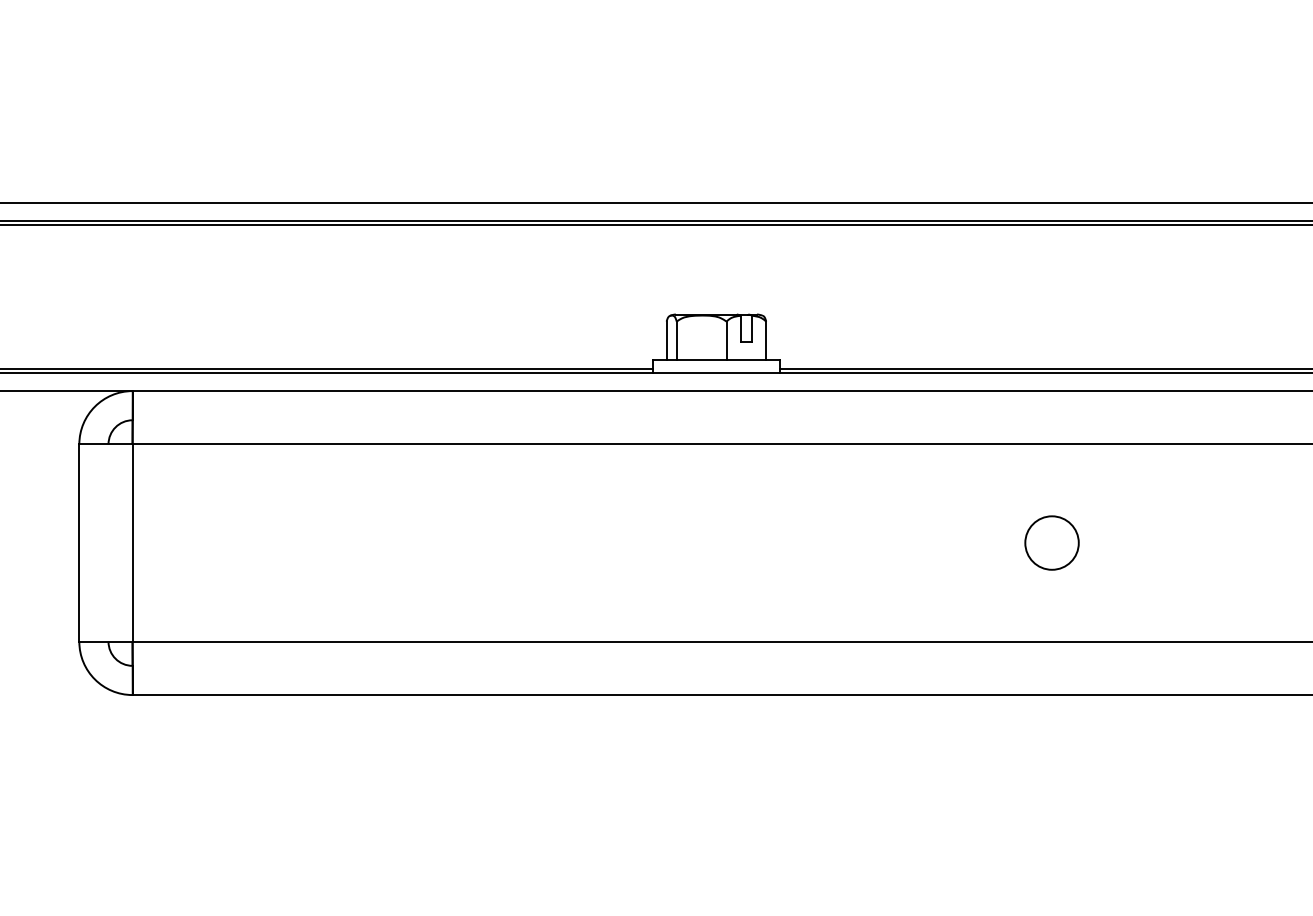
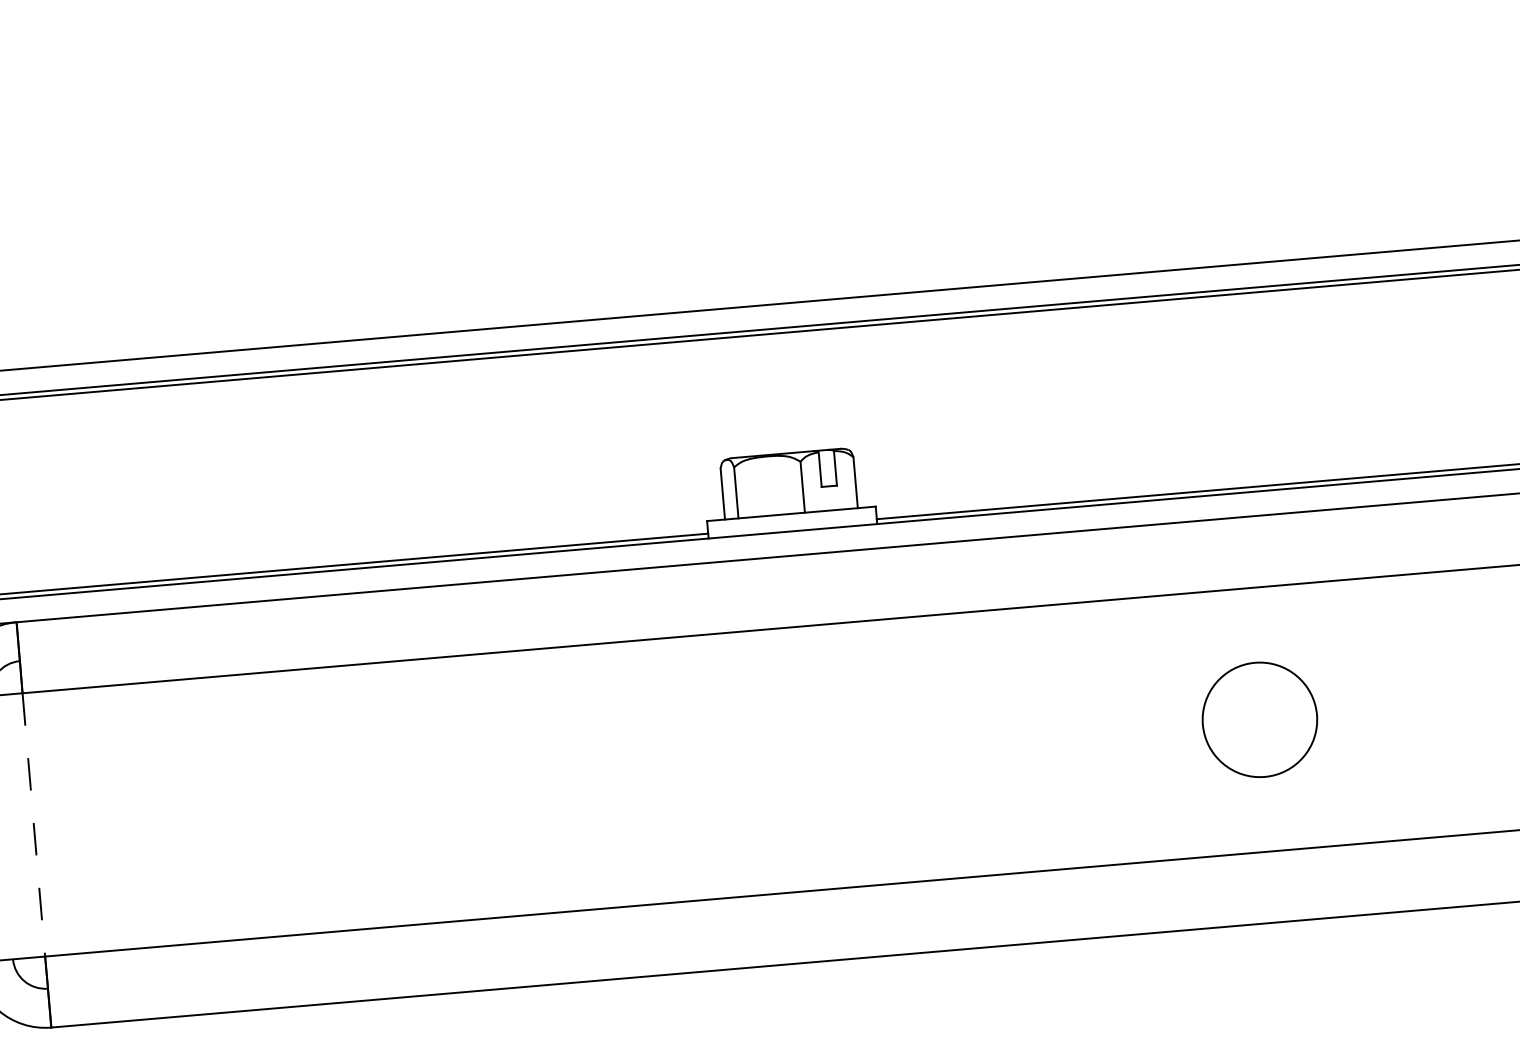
circle: (1051, 542) -> (1259, 719), size x1.6
line: (132, 543) -> (33, 825), solid -> dashed

